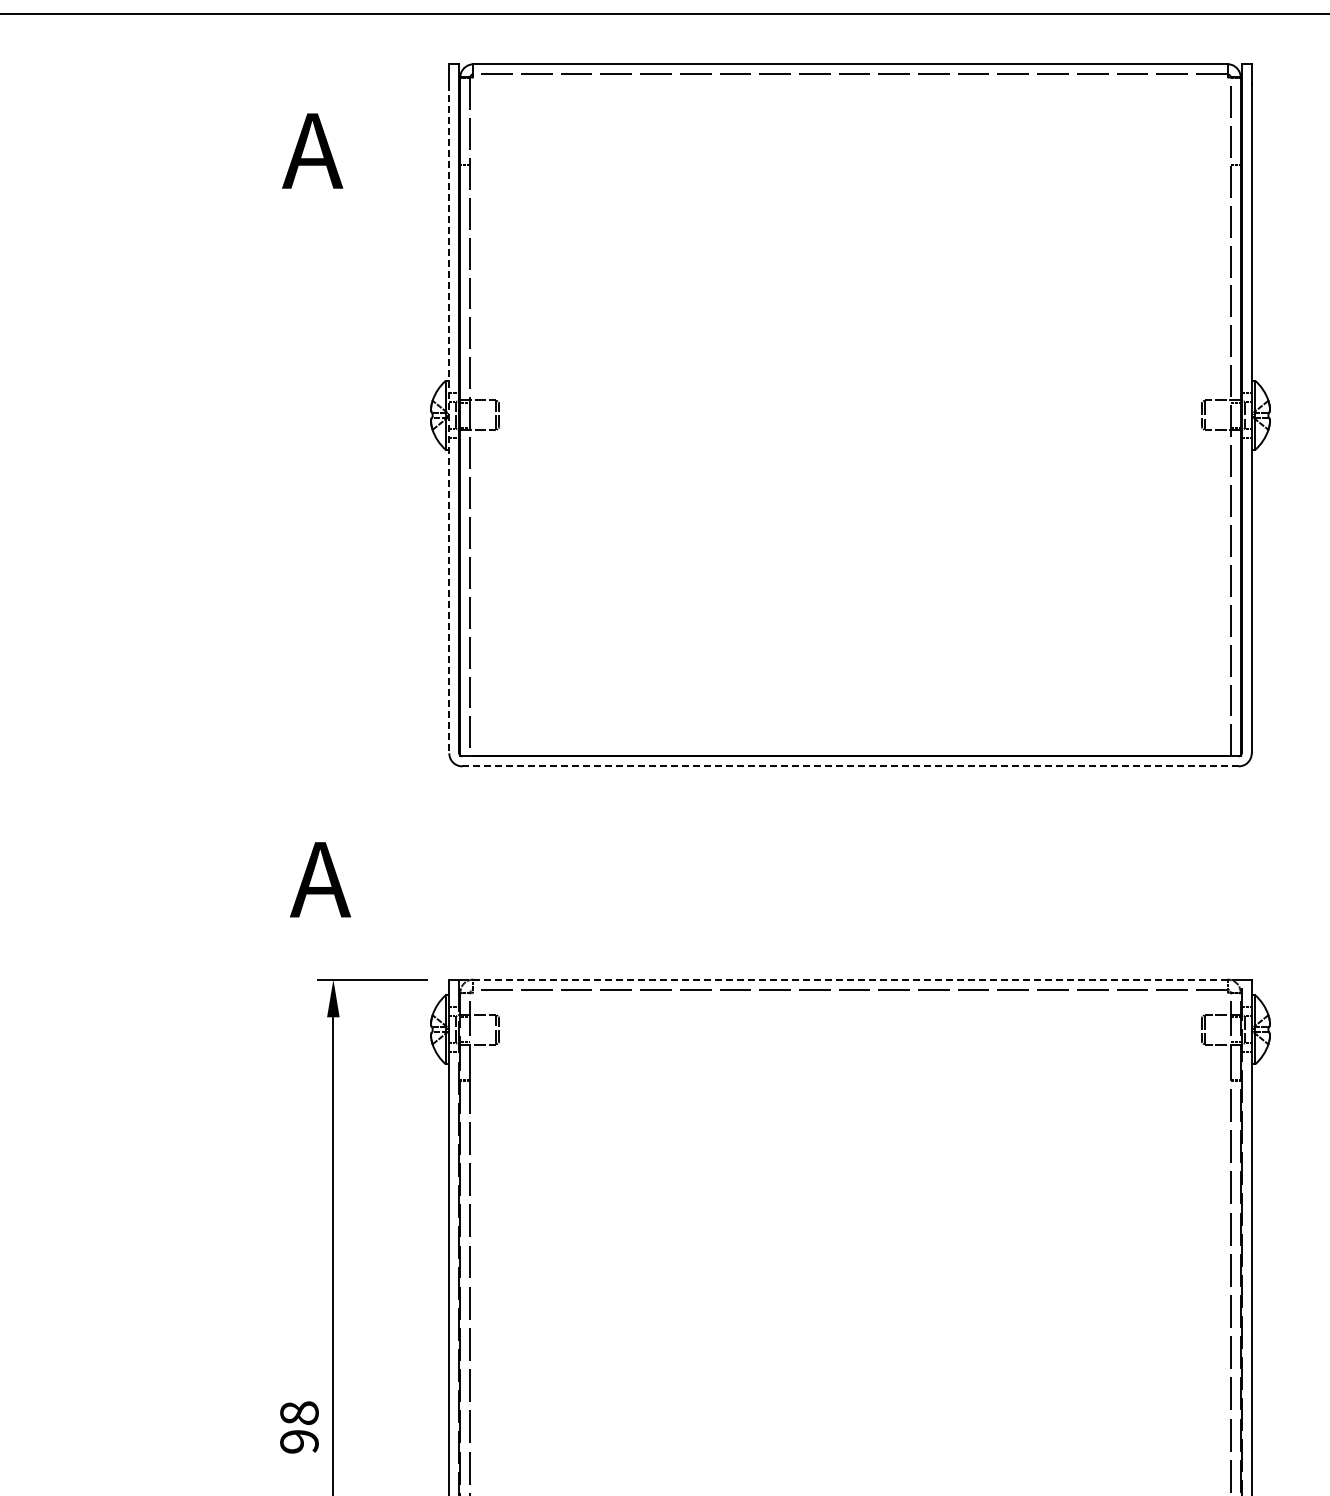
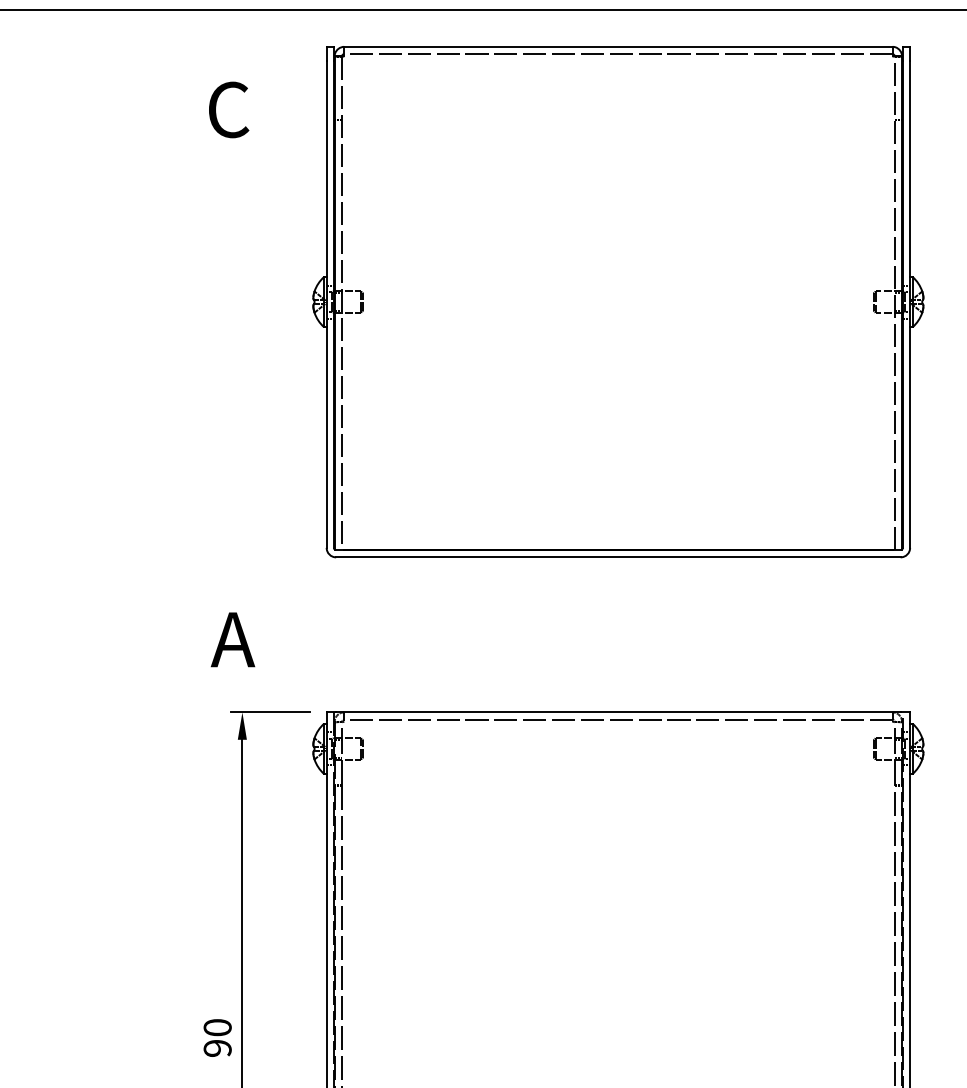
text: (312, 150) -> (227, 109), A -> C
line: (449, 418) -> (326, 304), dashed -> solid
line: (850, 766) -> (618, 557), dashed -> solid
line: (850, 979) -> (618, 712), dashed -> solid
text: (299, 1412) -> (217, 1027), 98 -> 90

